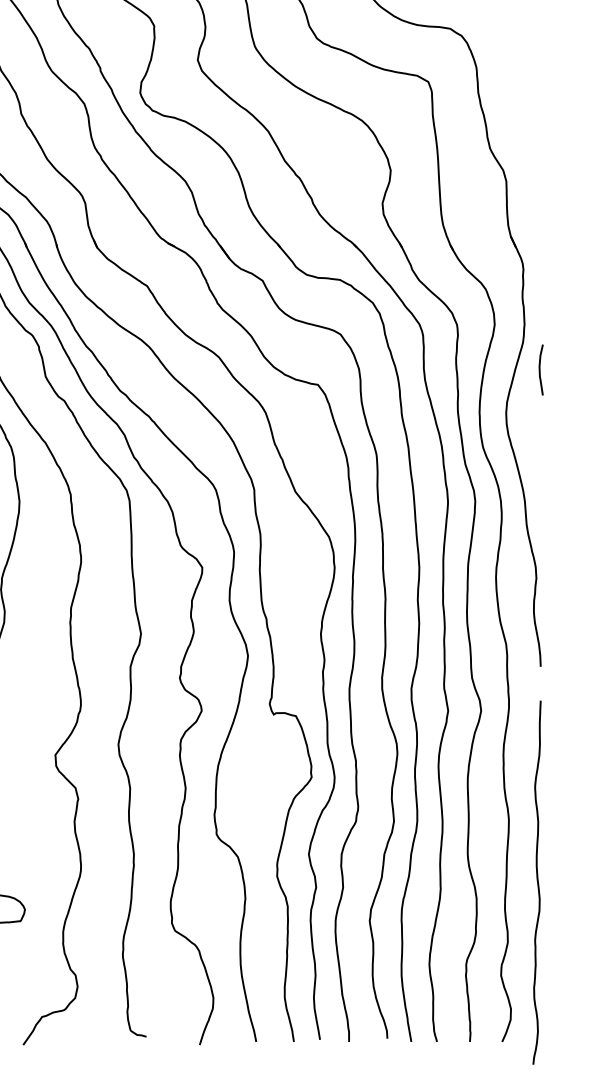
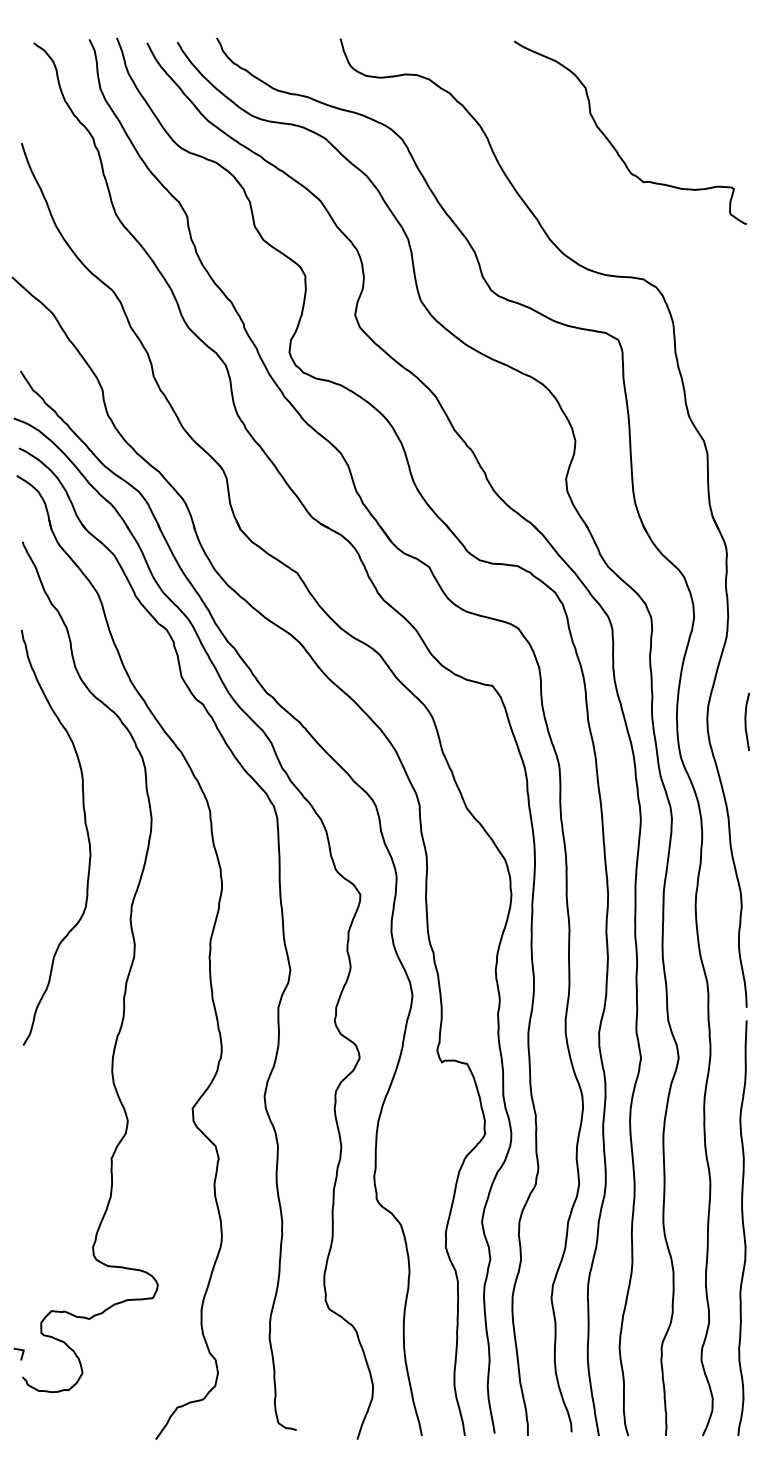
curve: (540, 369) -> (746, 721), moved
curve: (537, 882) -> (742, 1227), moved

